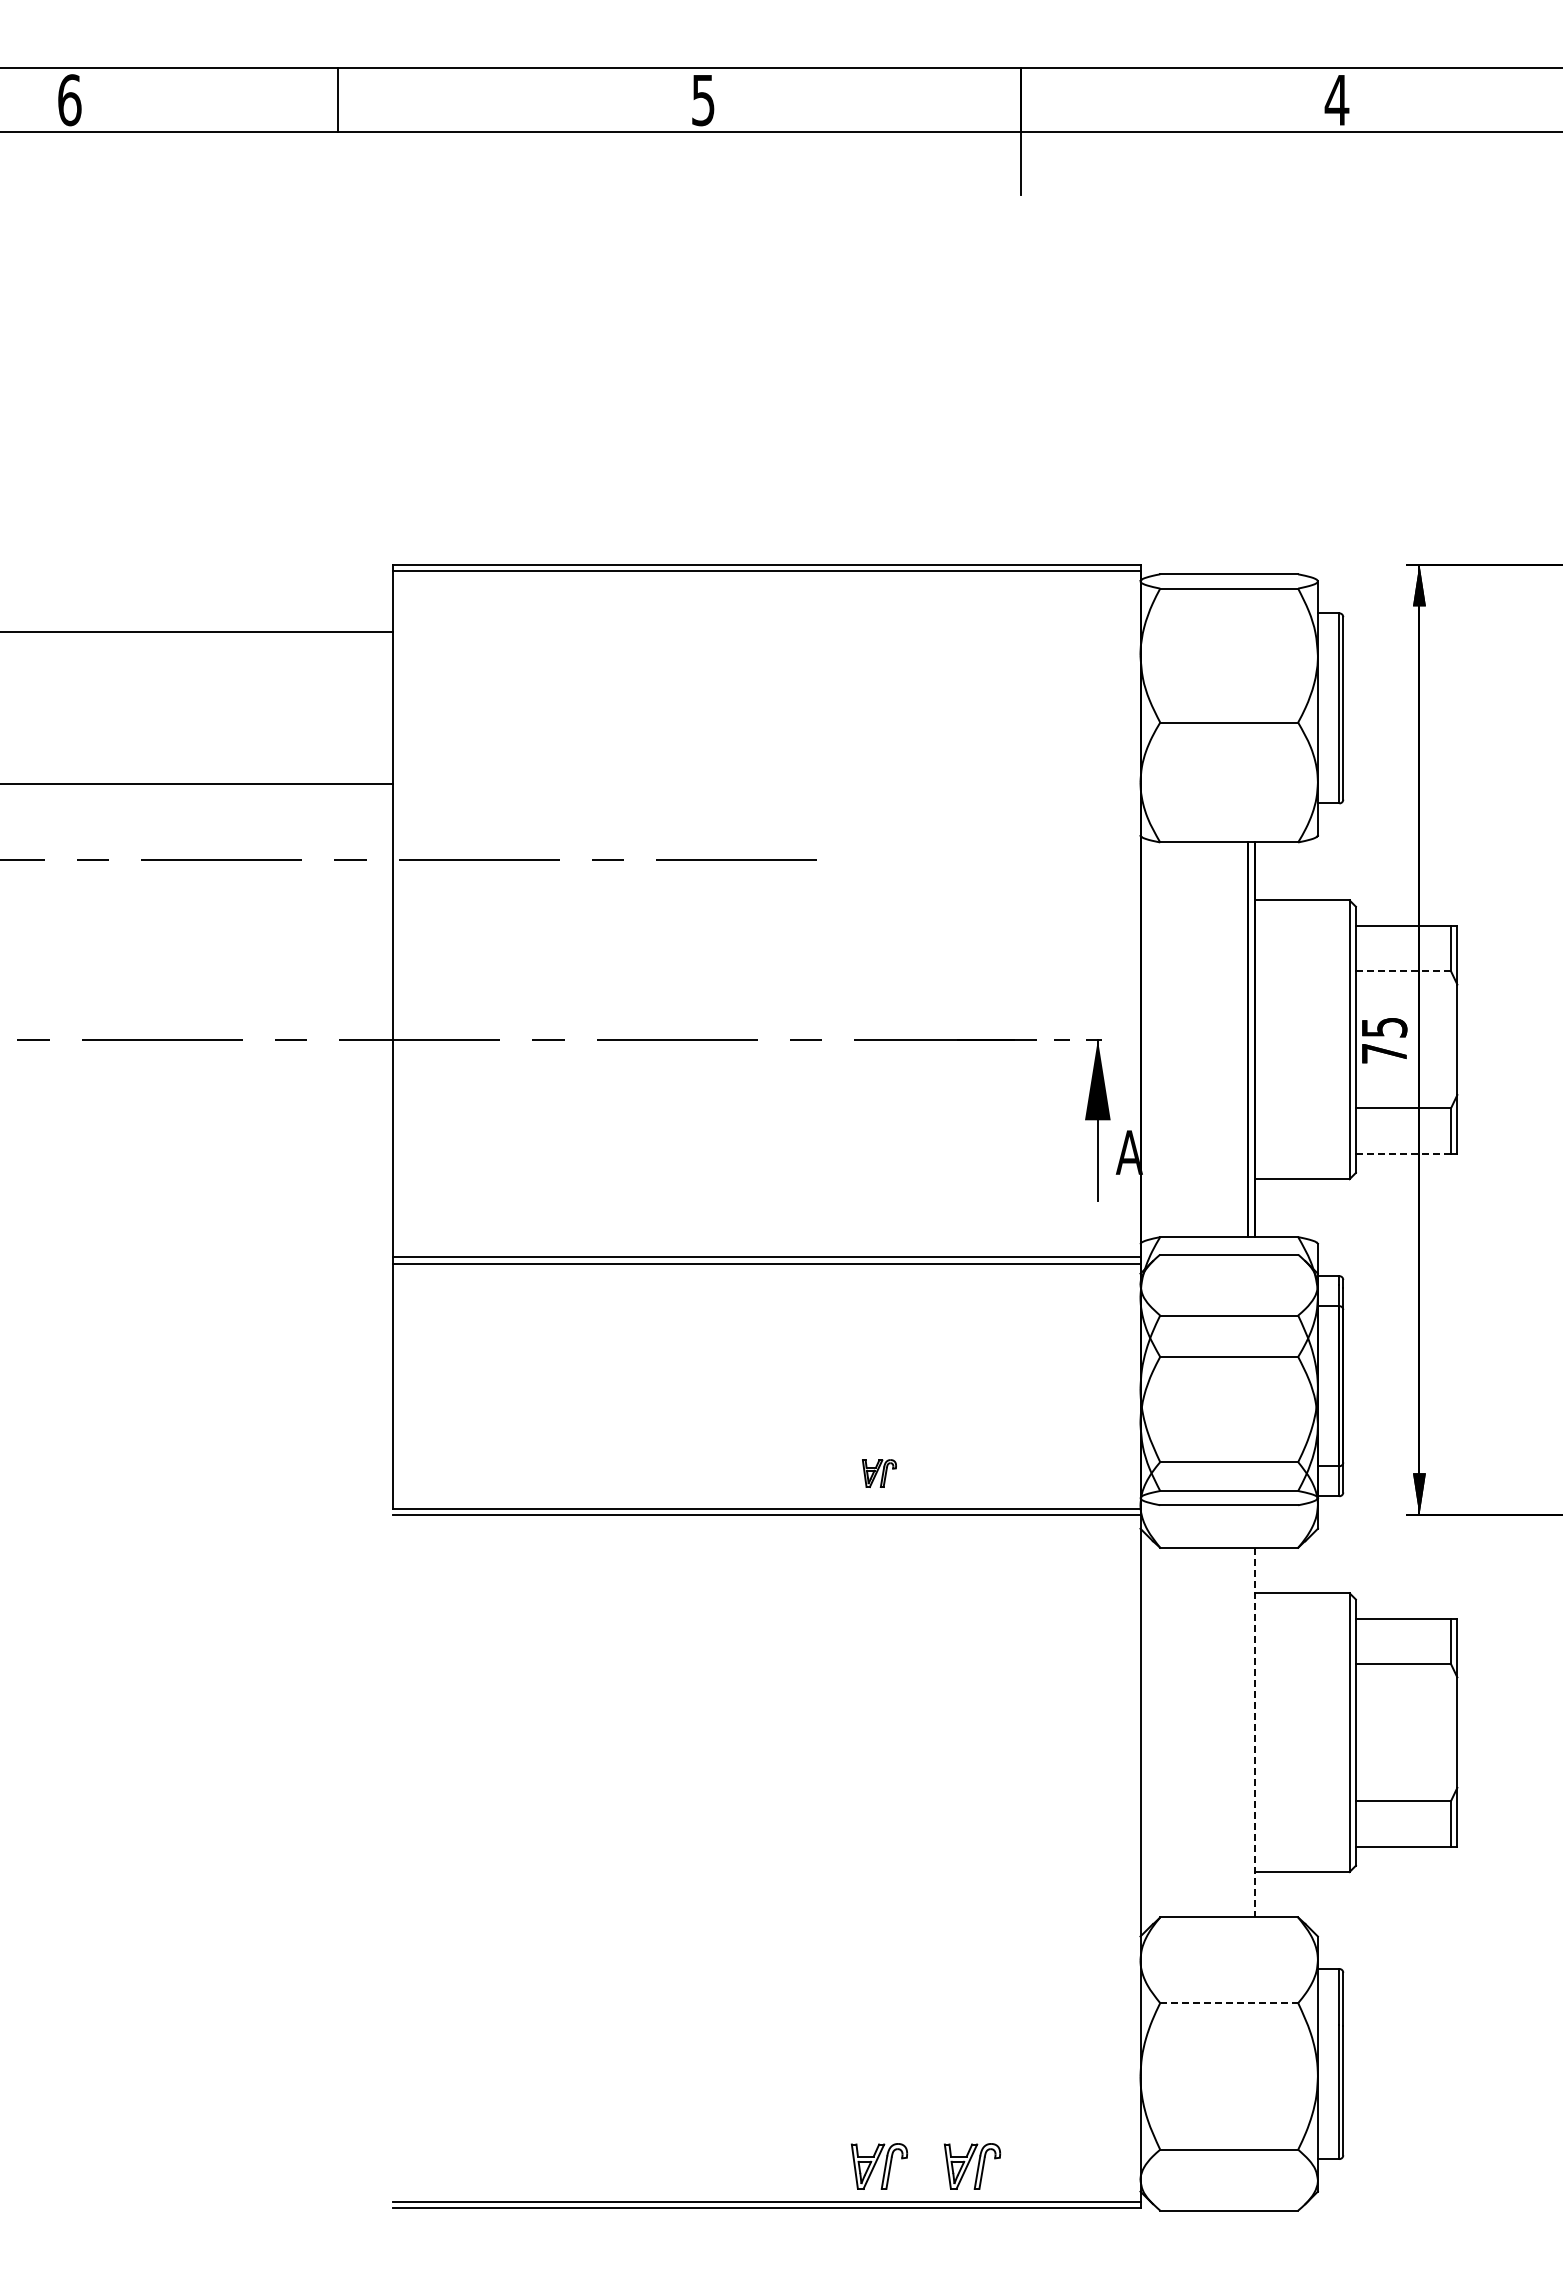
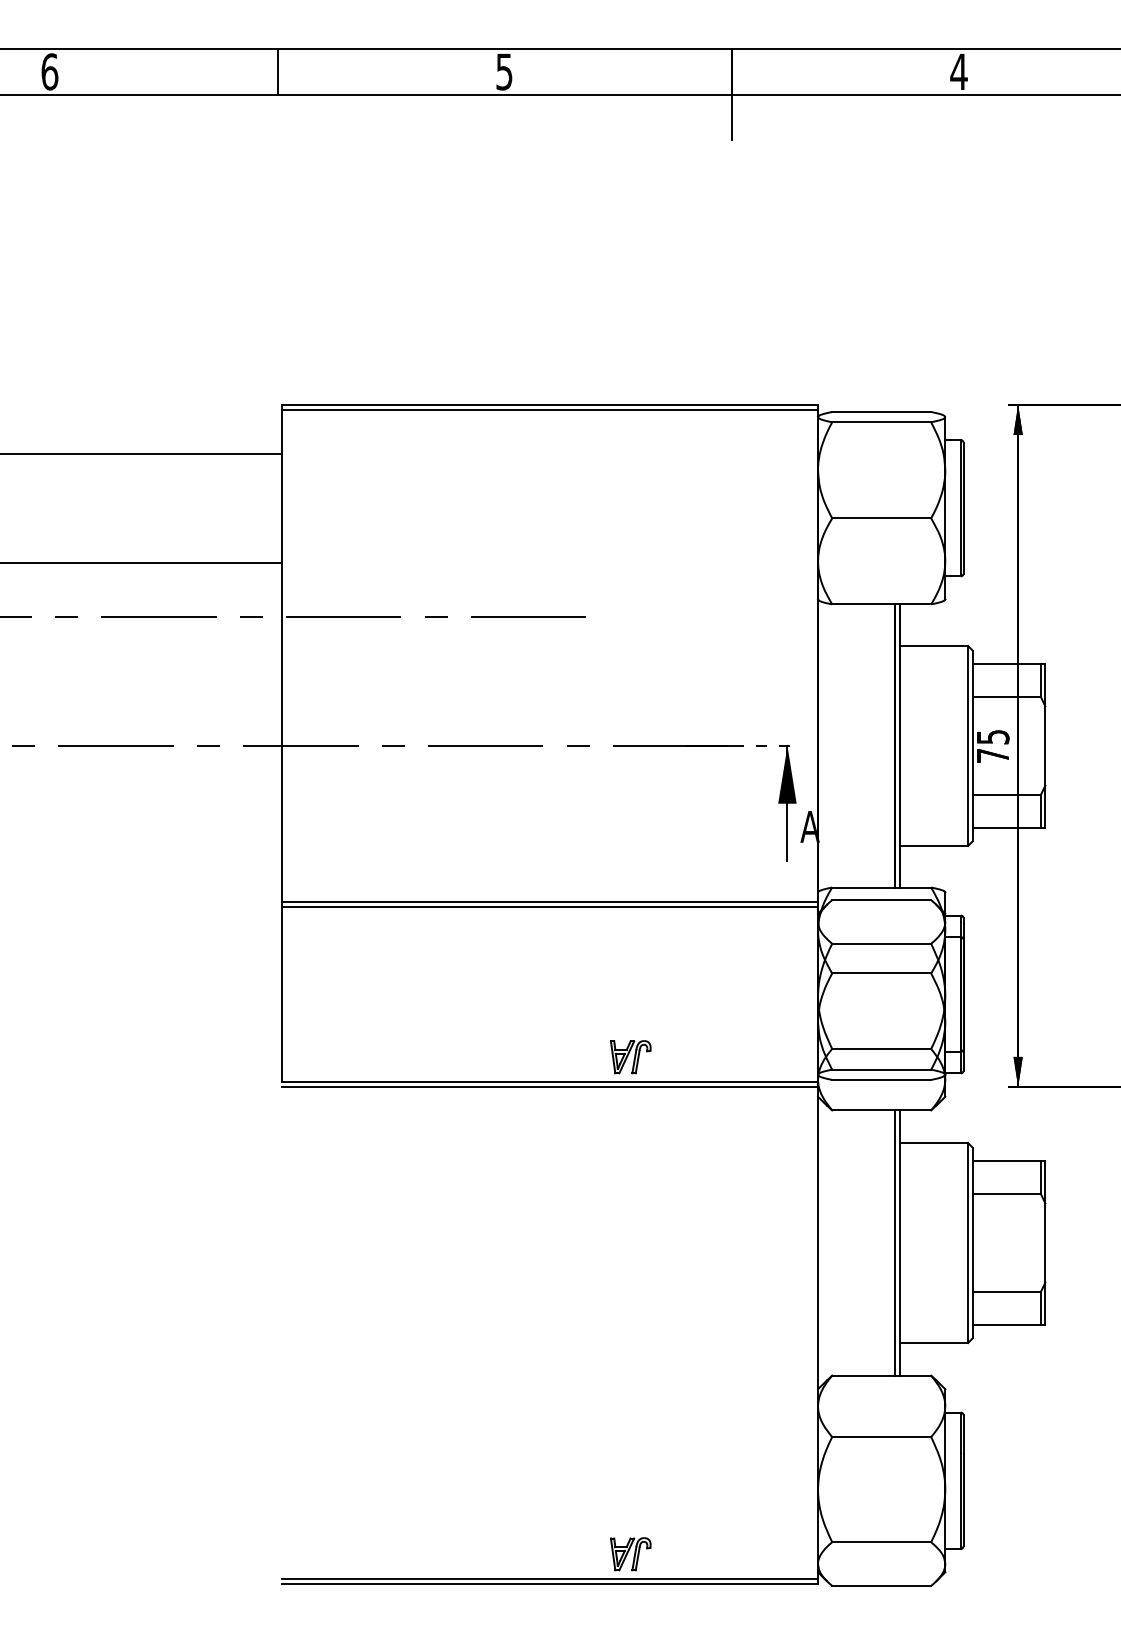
line: (338, 99) -> (277, 71), moved
line: (1403, 971) -> (1006, 696), dashed -> solid
line: (1403, 1153) -> (1006, 827), dashed -> solid
part: (879, 1473) -> (630, 1057), size x1.67
line: (1248, 1732) -> (895, 1242), added
line: (1254, 1732) -> (899, 1242), dashed -> solid
line: (1229, 2003) -> (881, 1437), dashed -> solid
part: (972, 2166) -> (697, 1554), removed

